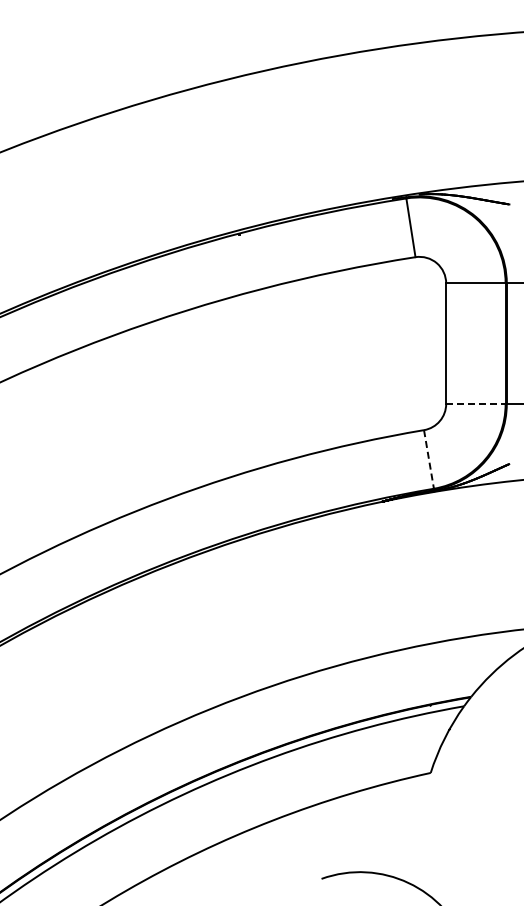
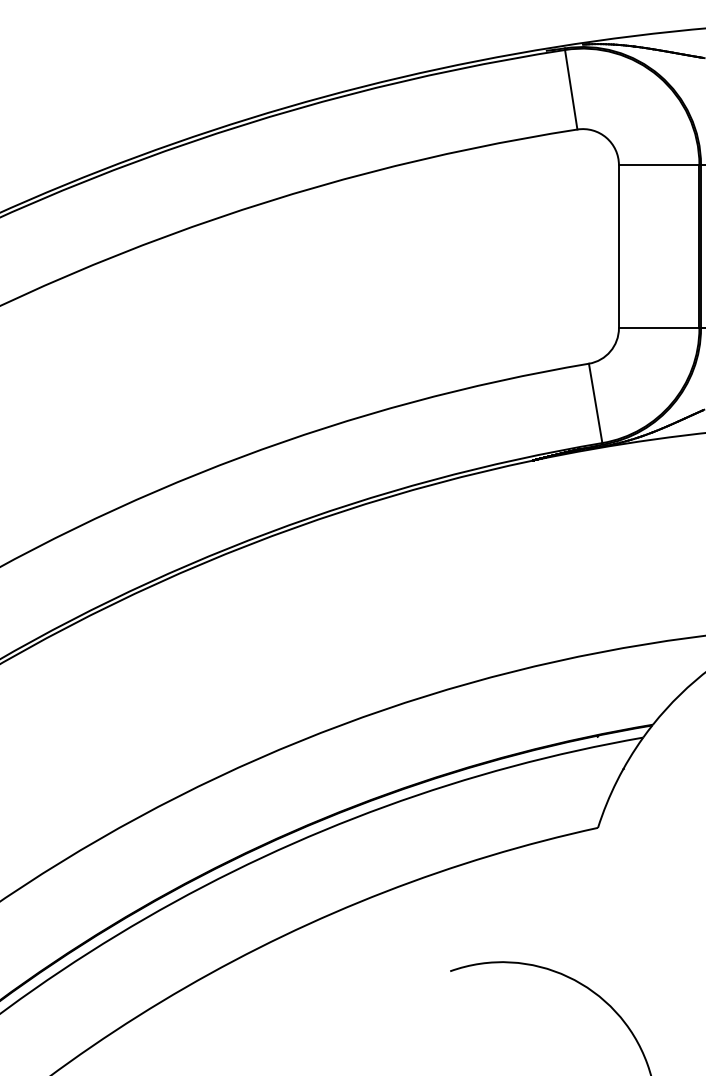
line: (475, 403) -> (658, 327), dashed -> solid
line: (428, 459) -> (595, 403), dashed -> solid

